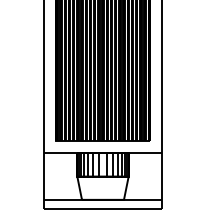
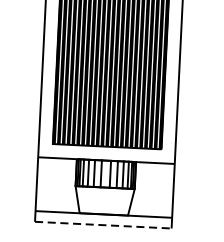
line: (103, 209) -> (103, 225), solid -> dashed

